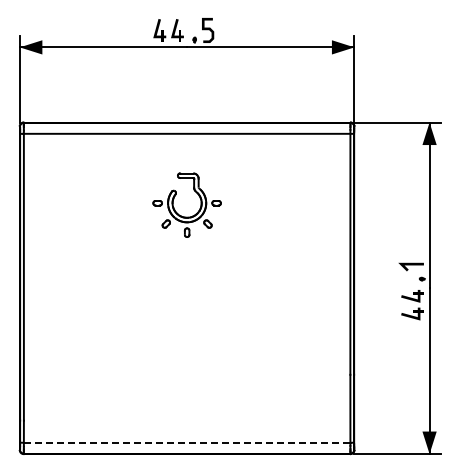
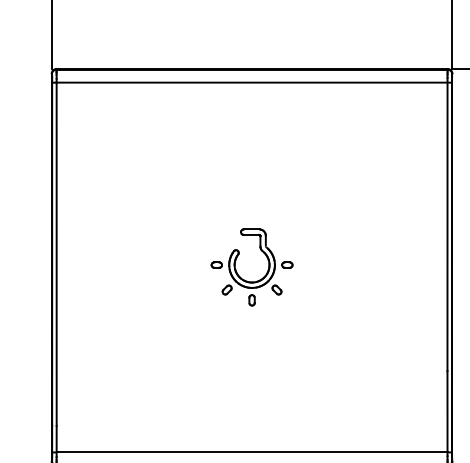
part: (186, 216) -> (251, 280), moved
line: (187, 442) -> (252, 452), dashed -> solid

